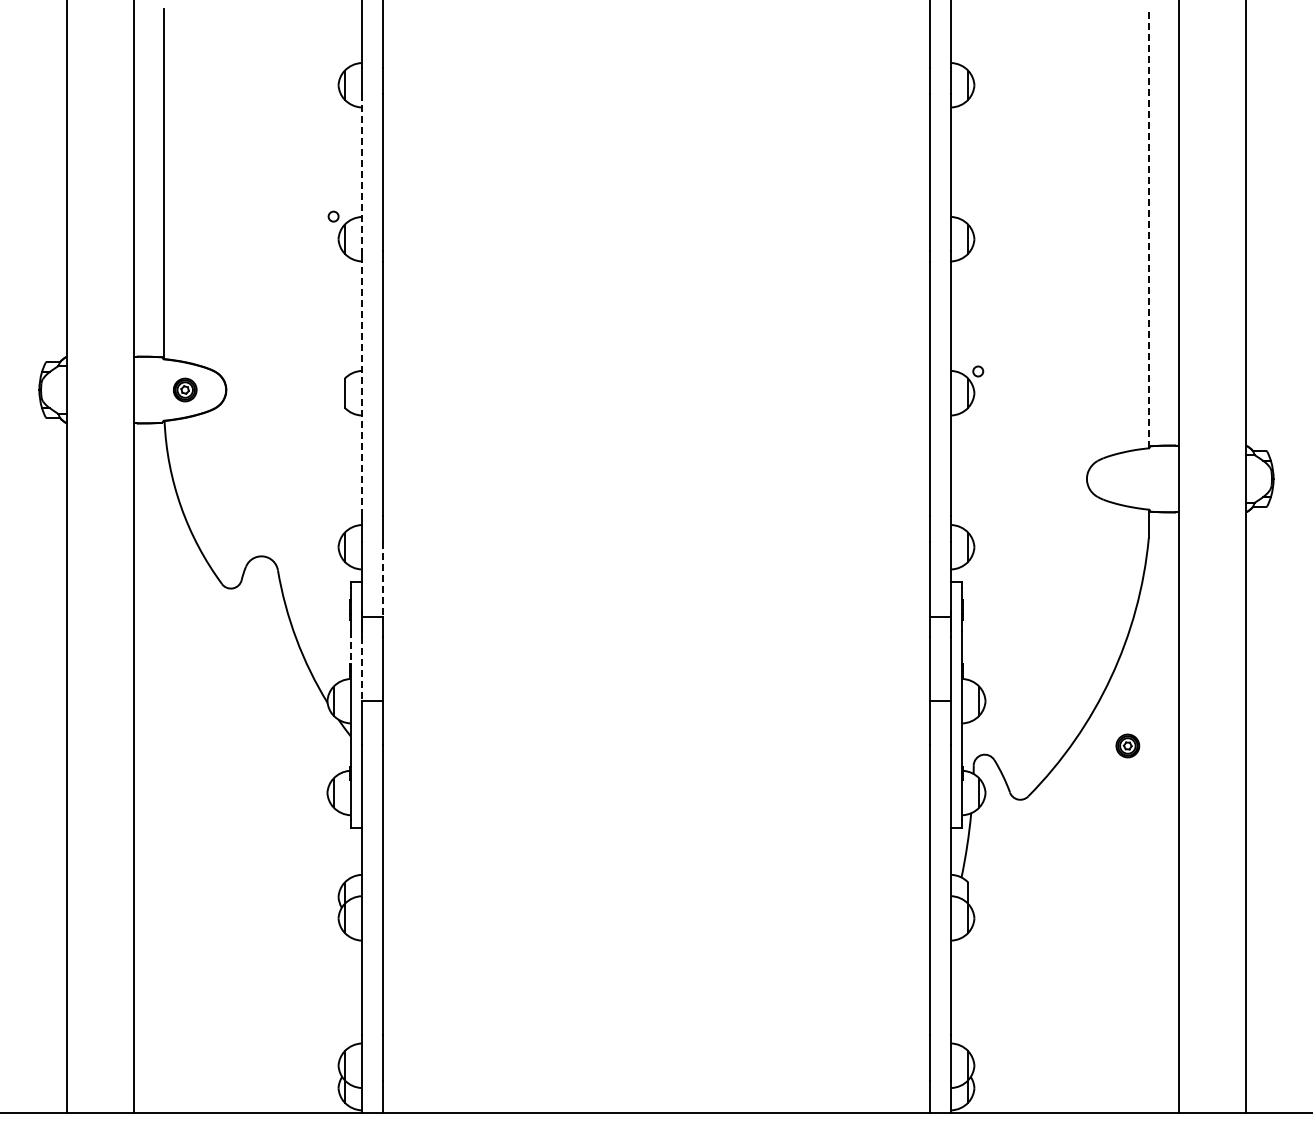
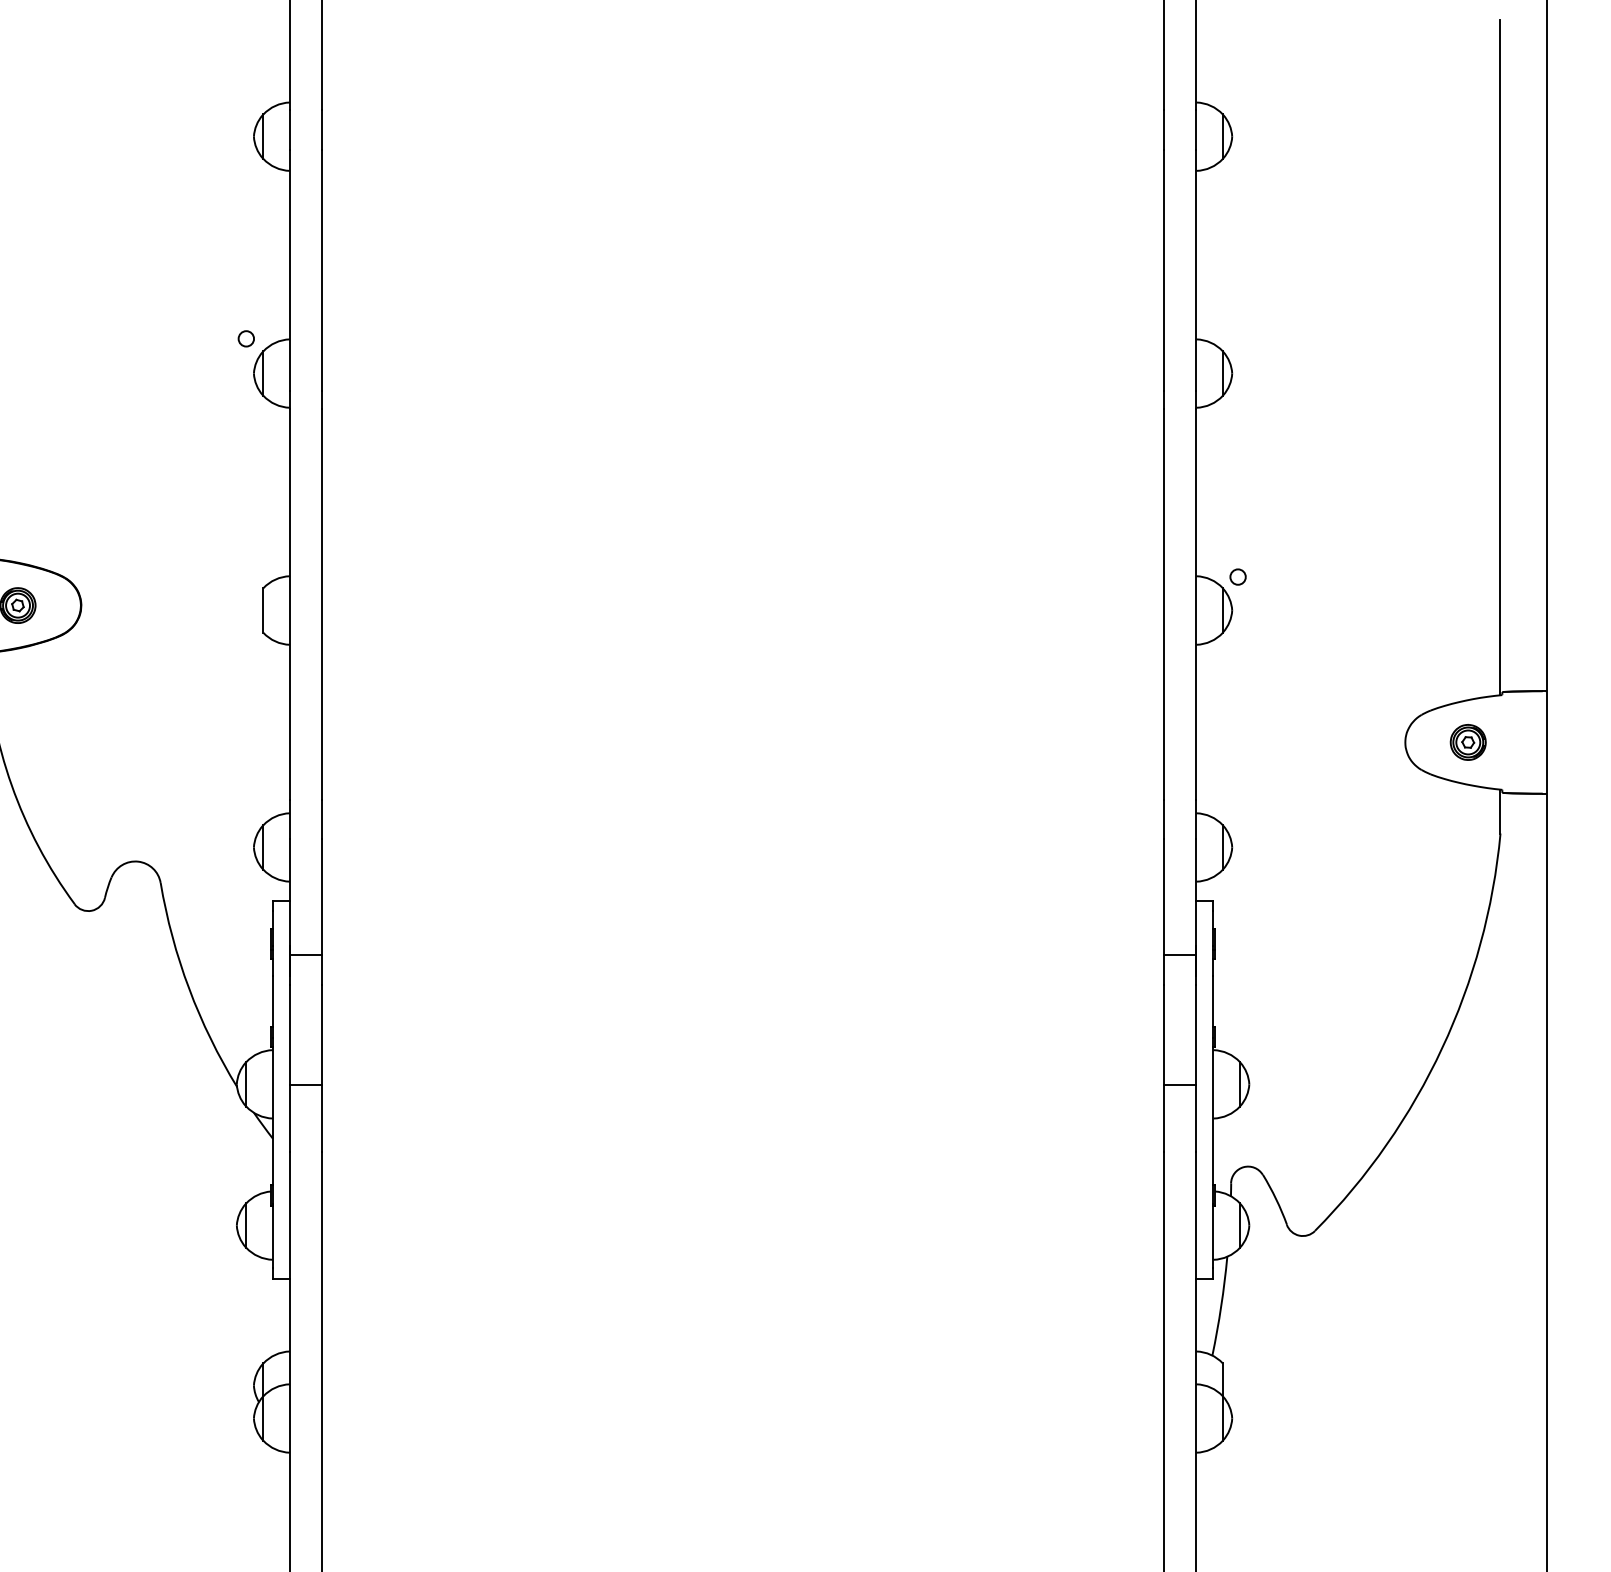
line: (361, 172) -> (289, 270), dashed -> solid
line: (1148, 228) -> (1500, 357), dashed -> solid
line: (361, 388) -> (289, 603), dashed -> solid
line: (383, 579) -> (323, 897), dashed -> solid
line: (350, 650) -> (272, 1006), dashed -> solid
line: (361, 669) -> (289, 1035), dashed -> solid
part: (1127, 745) -> (1467, 741), moved

